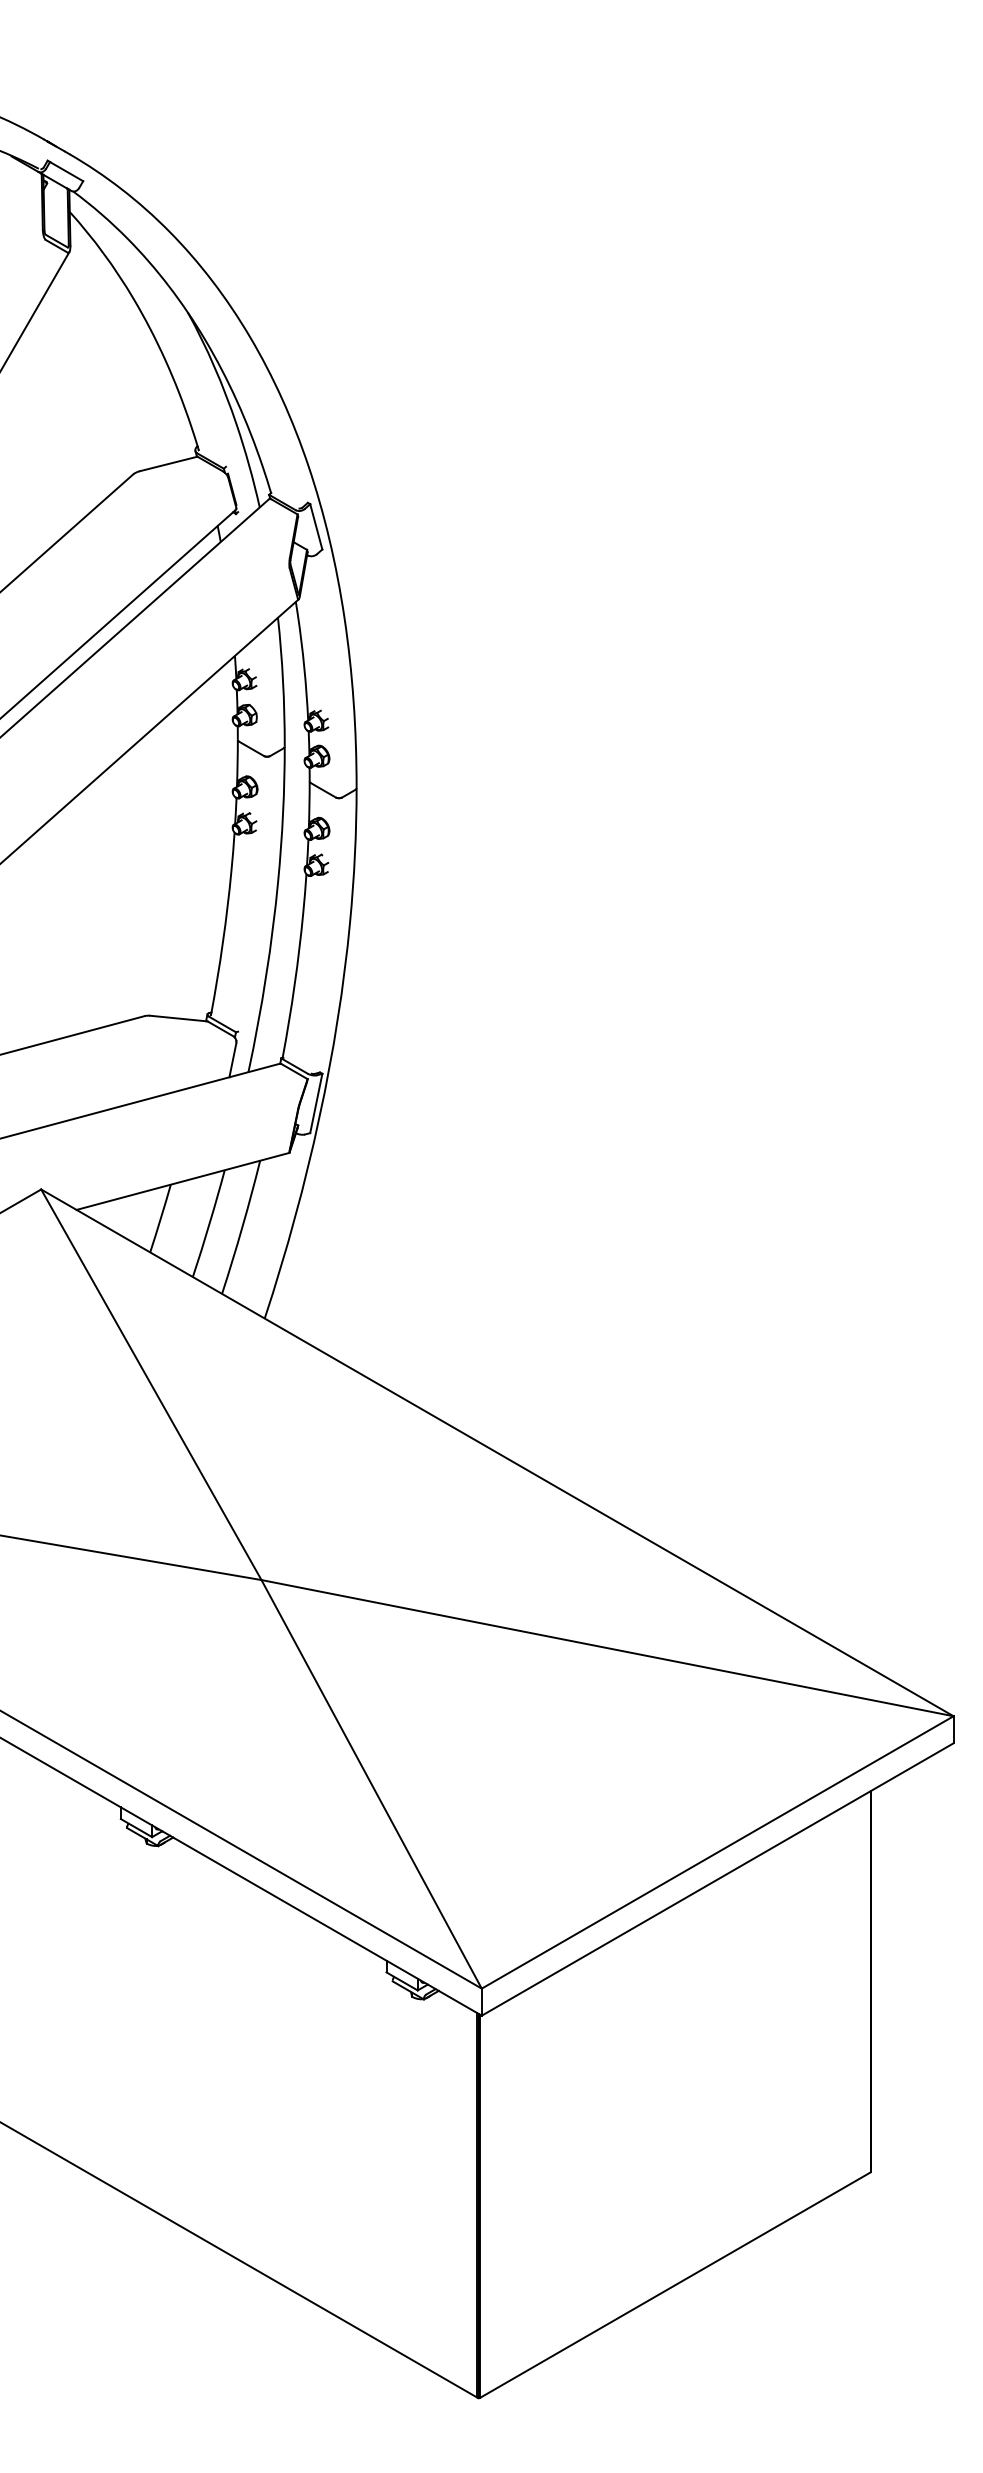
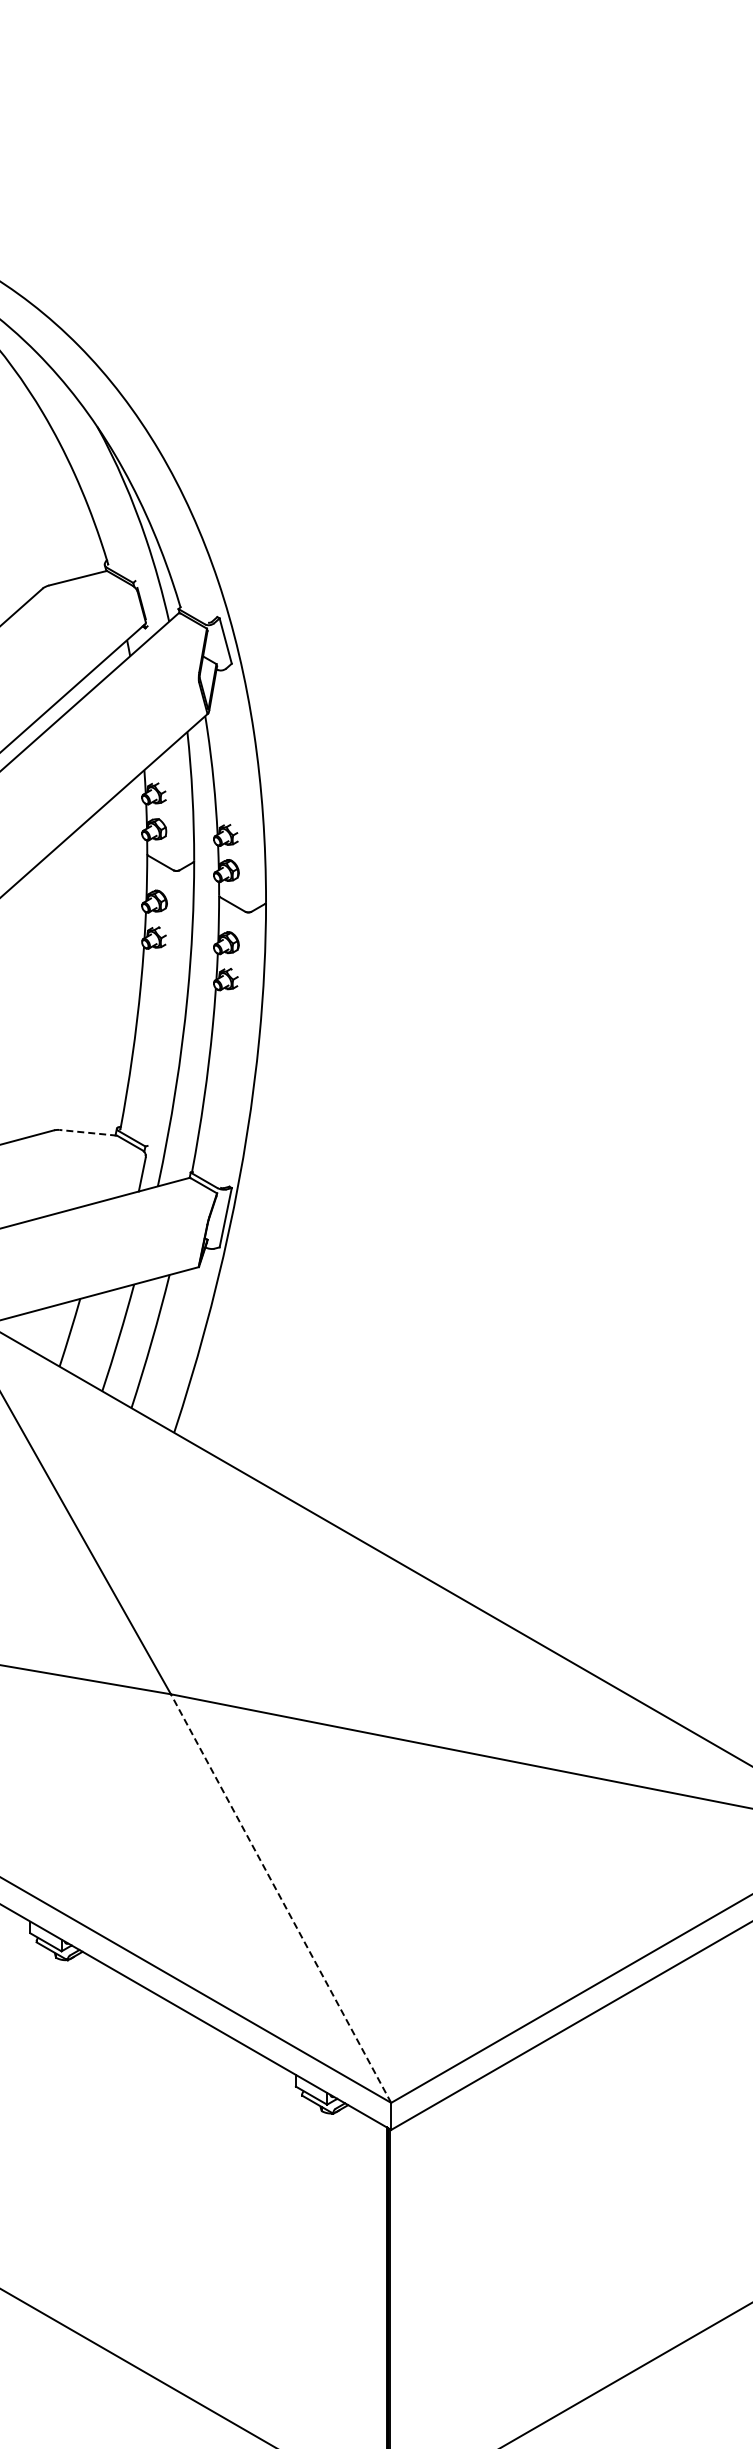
line: (178, 1018) -> (87, 1132), solid -> dashed
line: (371, 1783) -> (280, 1897), solid -> dashed

